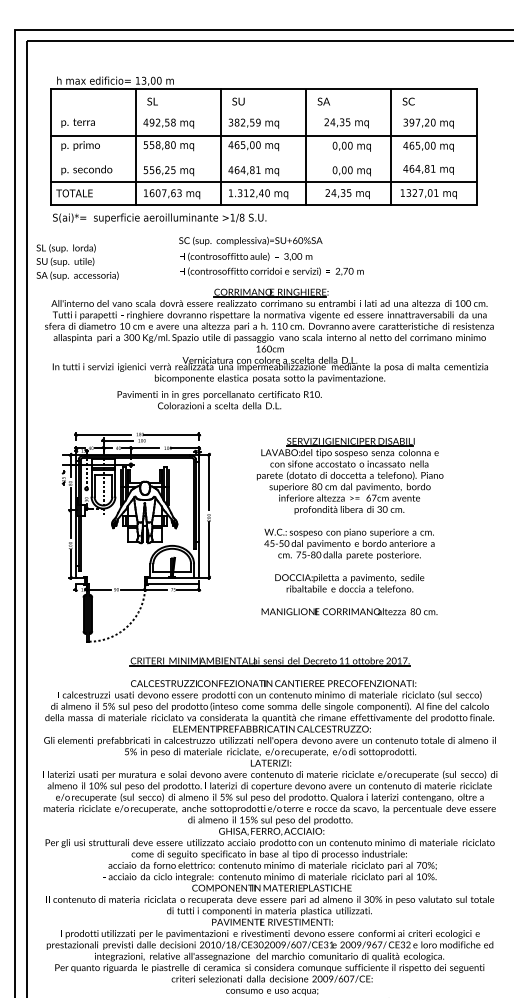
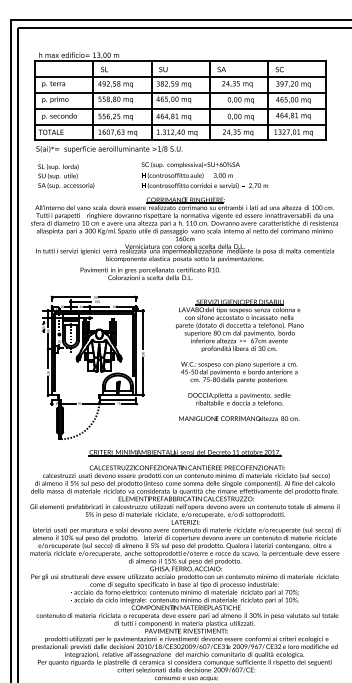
line: (263, 113) -> (180, 77), added
line: (263, 158) -> (180, 108), added
text: (270, 256) -> (204, 175), moved
text: (78, 262) -> (66, 176), moved

